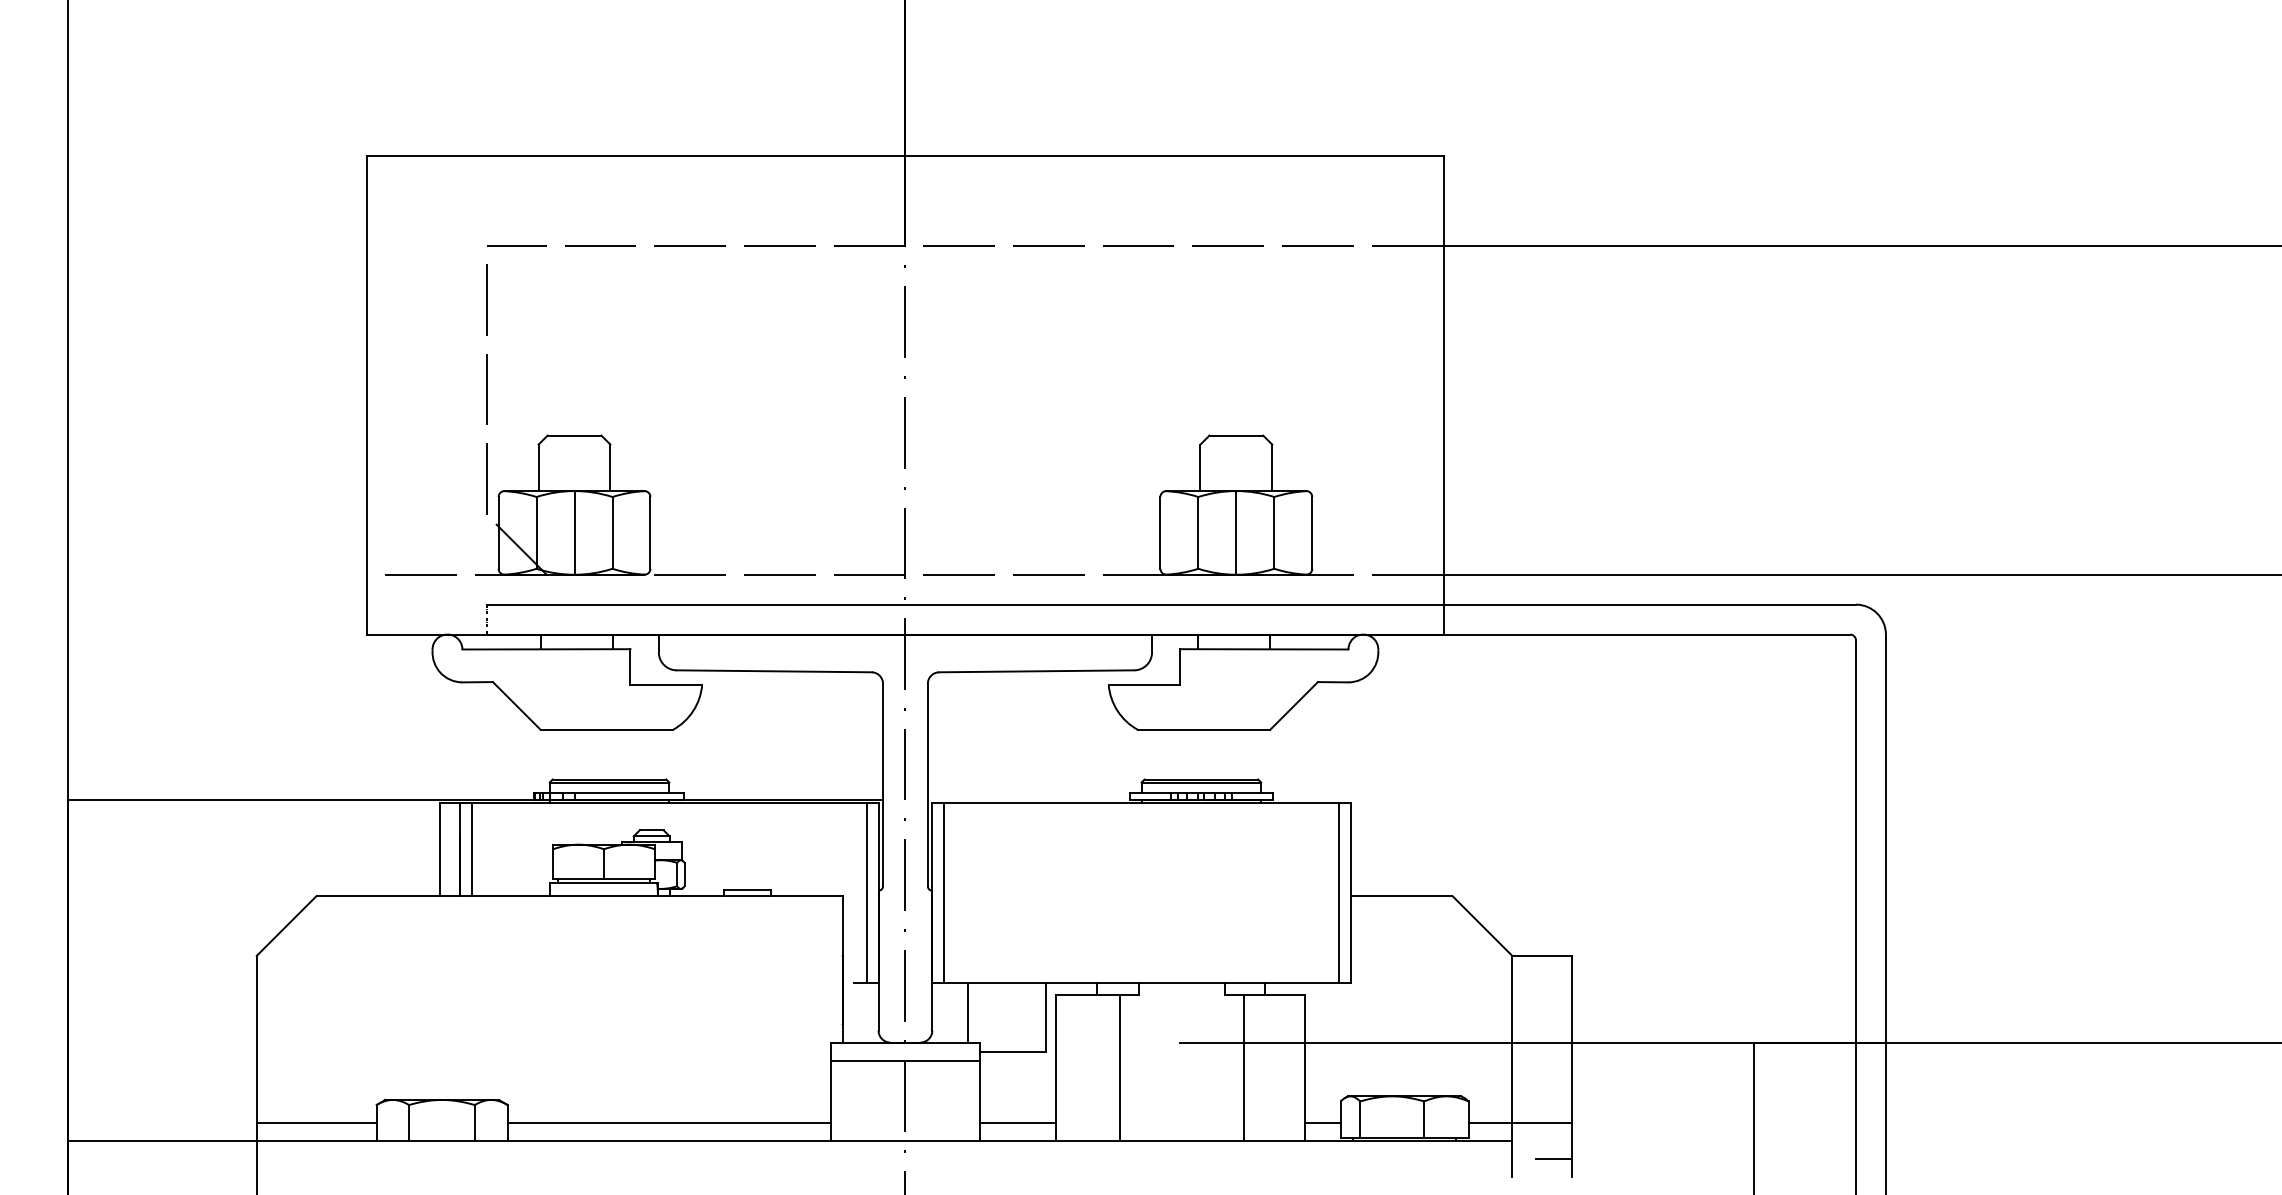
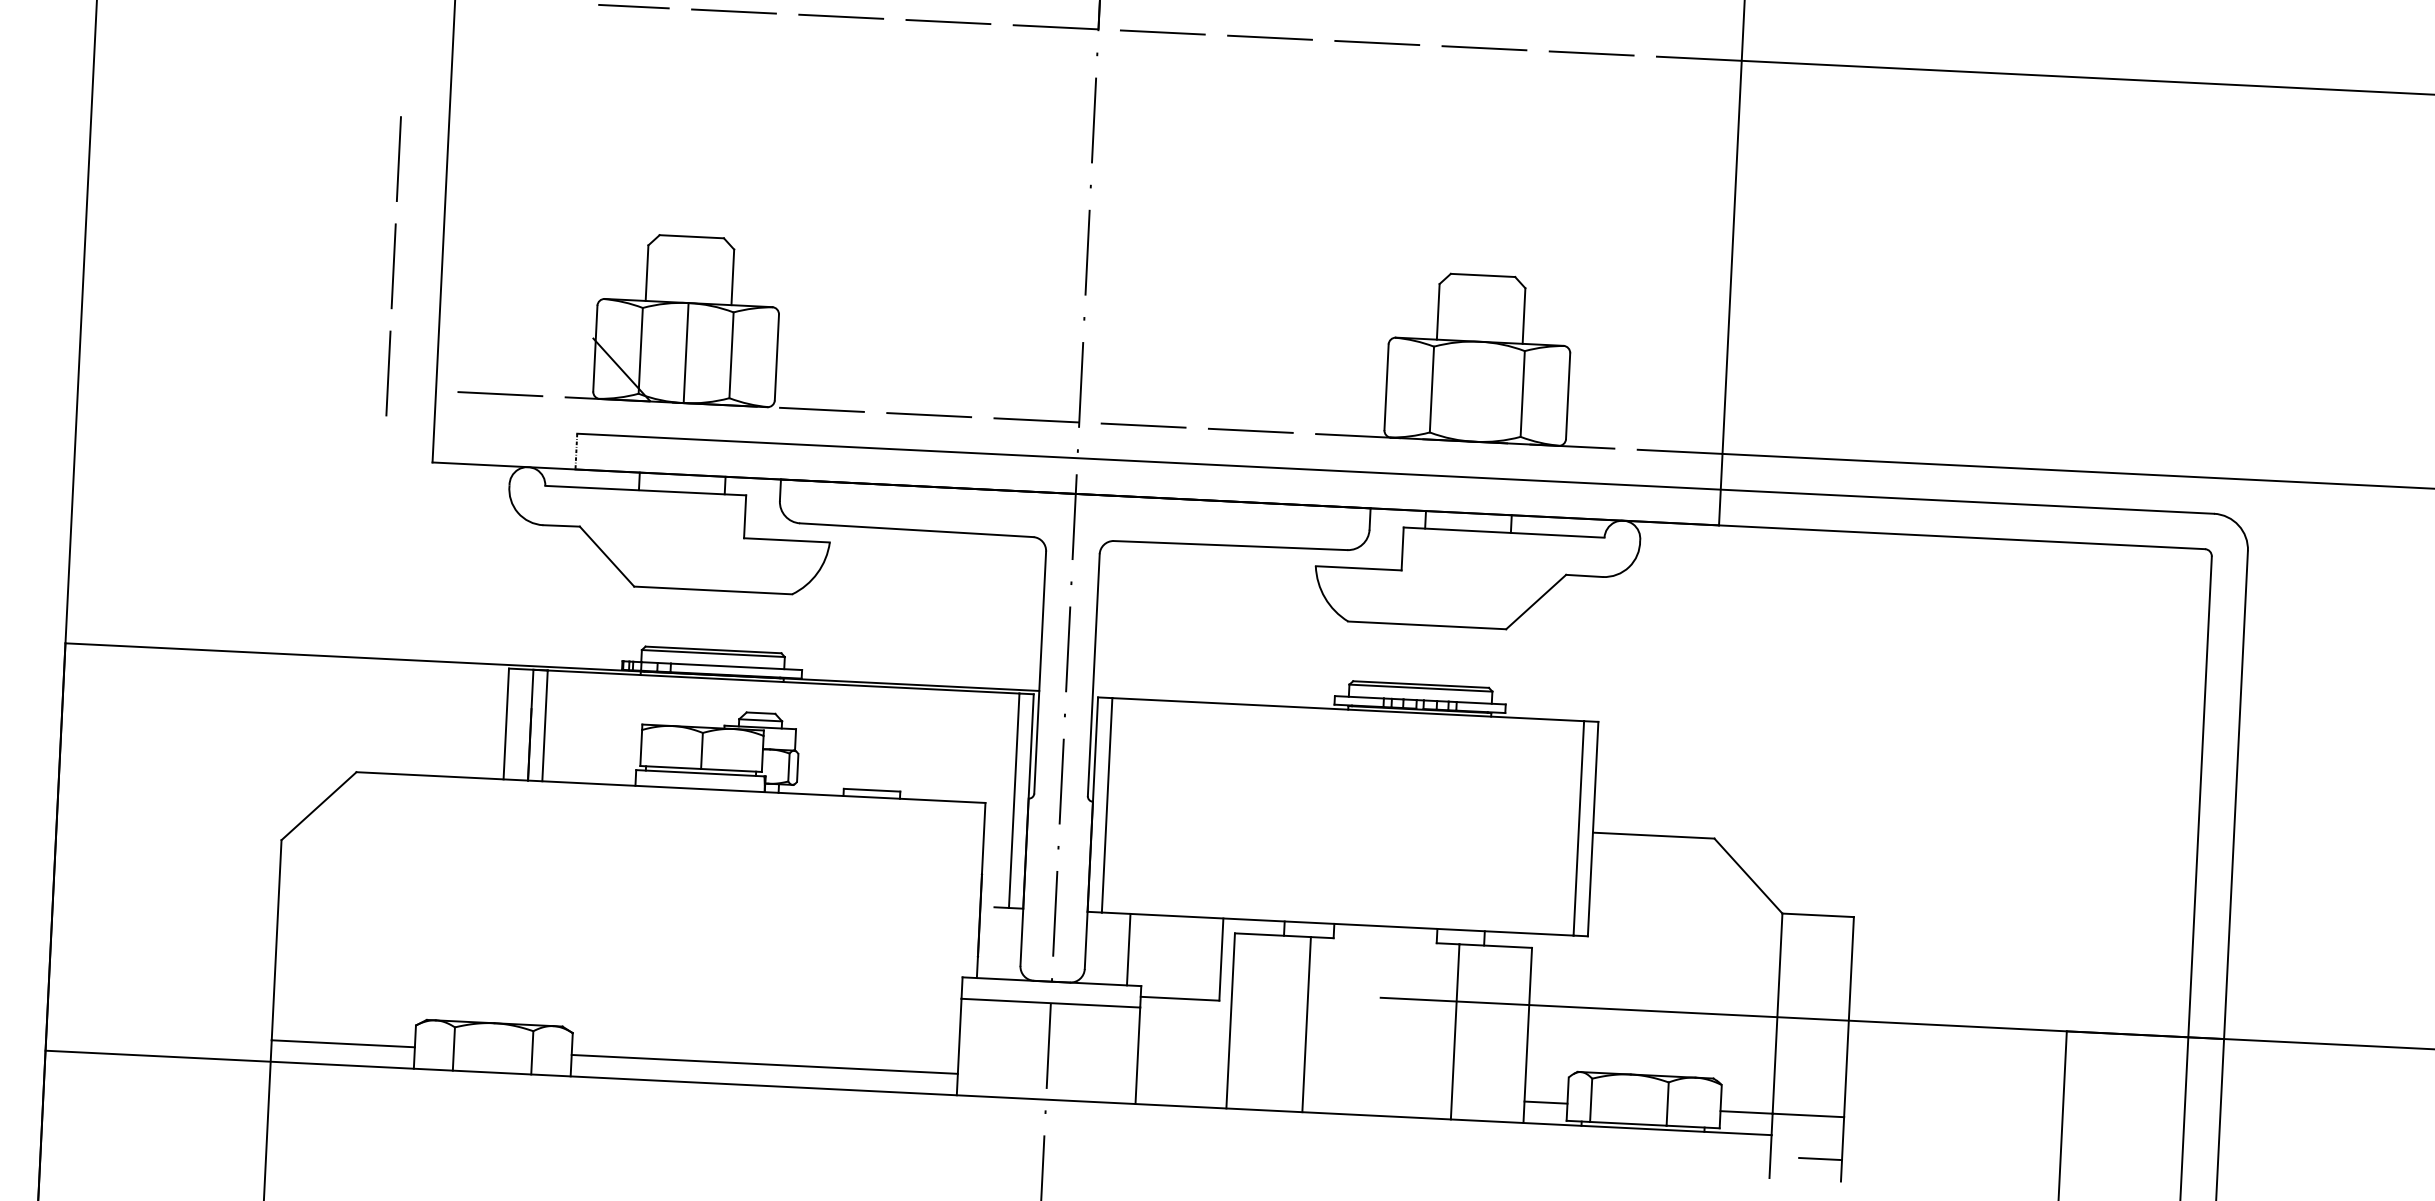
line: (486, 389) -> (393, 266), moved
line: (1236, 532) -> (1477, 391), removed
line: (1018, 1123) -> (1182, 1085), removed

